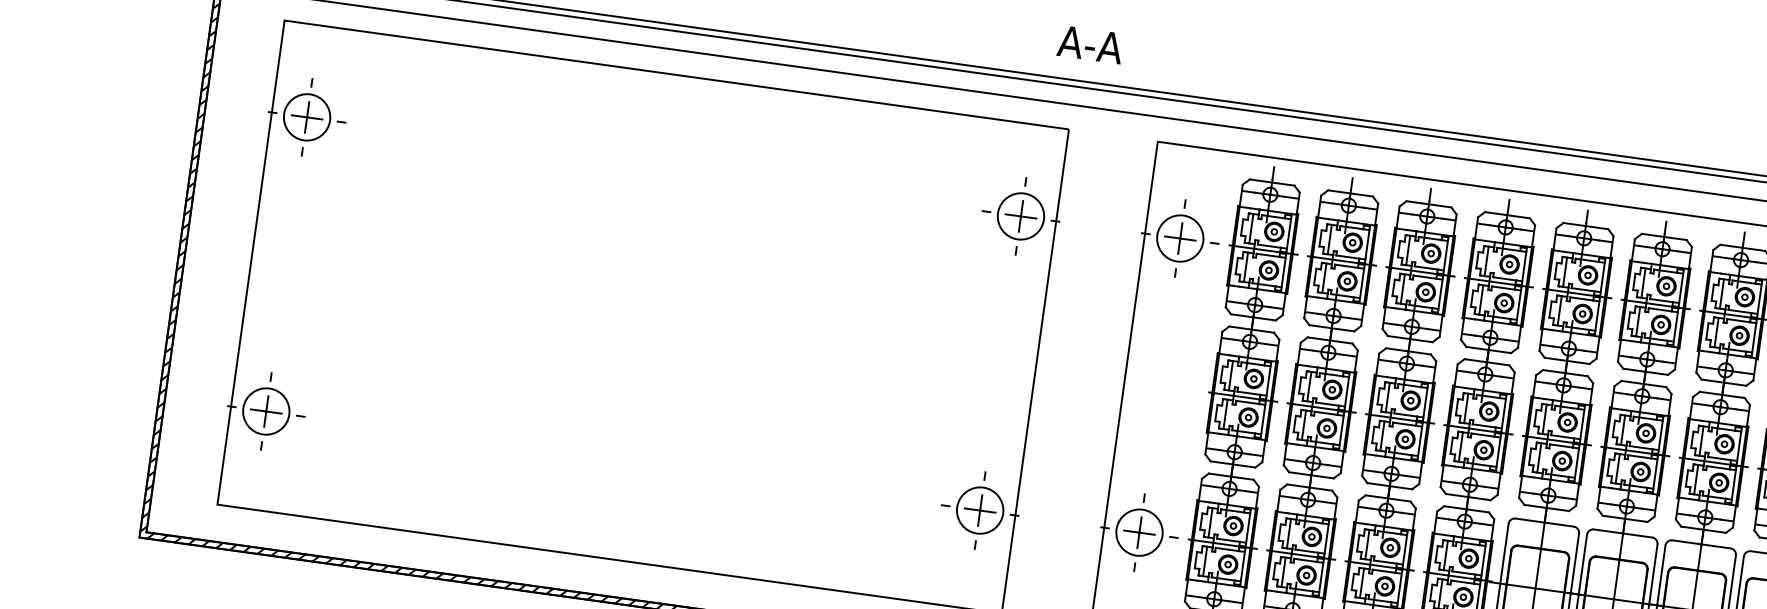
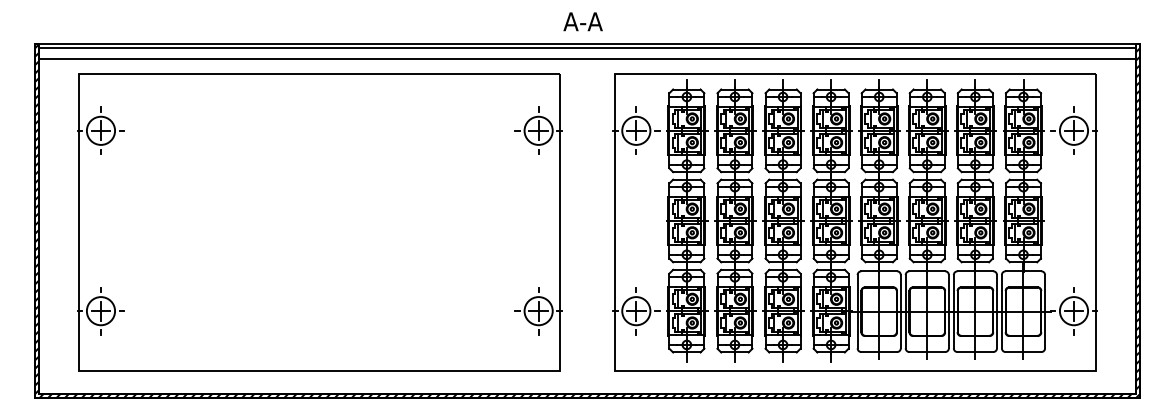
text: (1089, 44) -> (582, 21), moved

